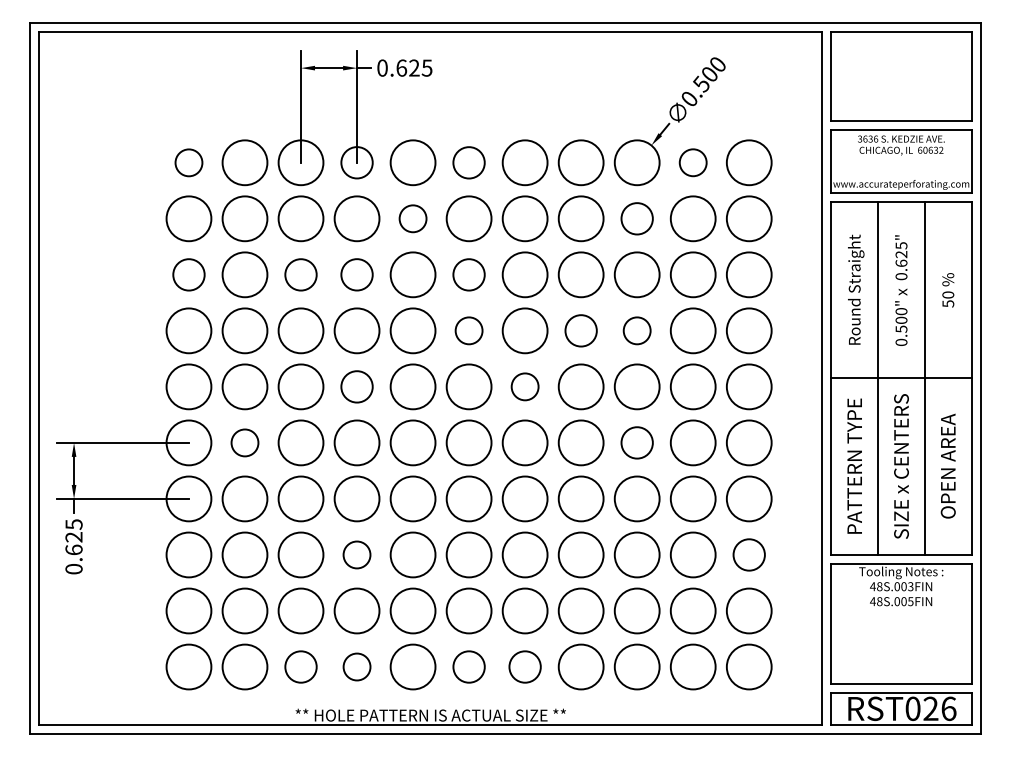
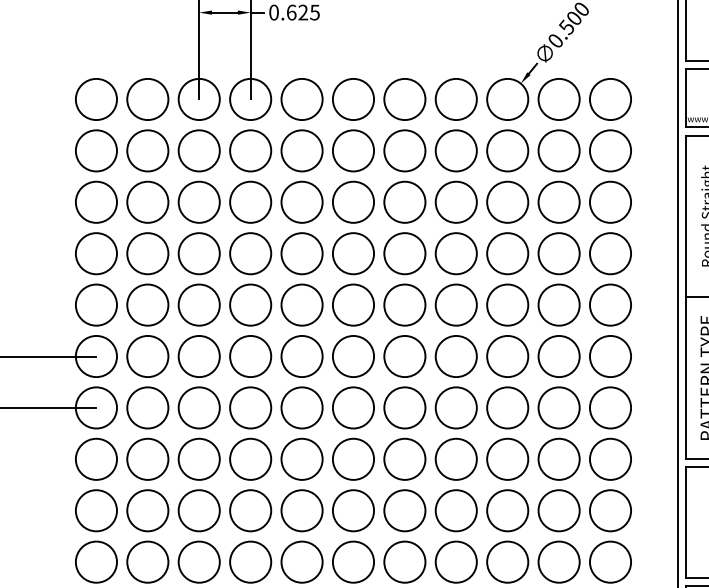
circle: (188, 162) -> (95, 99), size x1.67
circle: (356, 162) -> (250, 99), size x1.43
circle: (468, 162) -> (352, 99), size x1.43
circle: (692, 162) -> (558, 99), size x1.67
circle: (412, 218) -> (301, 150), size x1.67
circle: (636, 218) -> (507, 150), size x1.43
circle: (188, 274) -> (95, 201), size x1.43
circle: (300, 274) -> (198, 201), size x1.43
circle: (356, 274) -> (250, 201), size x1.43
circle: (468, 274) -> (352, 201), size x1.43
circle: (468, 330) -> (352, 253), size x1.67
circle: (580, 330) -> (455, 253), size x1.43
circle: (636, 330) -> (507, 253), size x1.67
circle: (356, 386) -> (250, 304), size x1.43
circle: (524, 386) -> (404, 304), size x1.67
circle: (244, 442) -> (147, 356), size x1.67
circle: (636, 442) -> (507, 356), size x1.43
circle: (356, 554) -> (250, 458), size x1.67
circle: (748, 554) -> (609, 458), size x1.43
circle: (300, 666) -> (198, 561), size x1.43
circle: (356, 666) -> (250, 561), size x1.67
circle: (468, 666) -> (352, 561), size x1.43
circle: (524, 666) -> (404, 561), size x1.43

